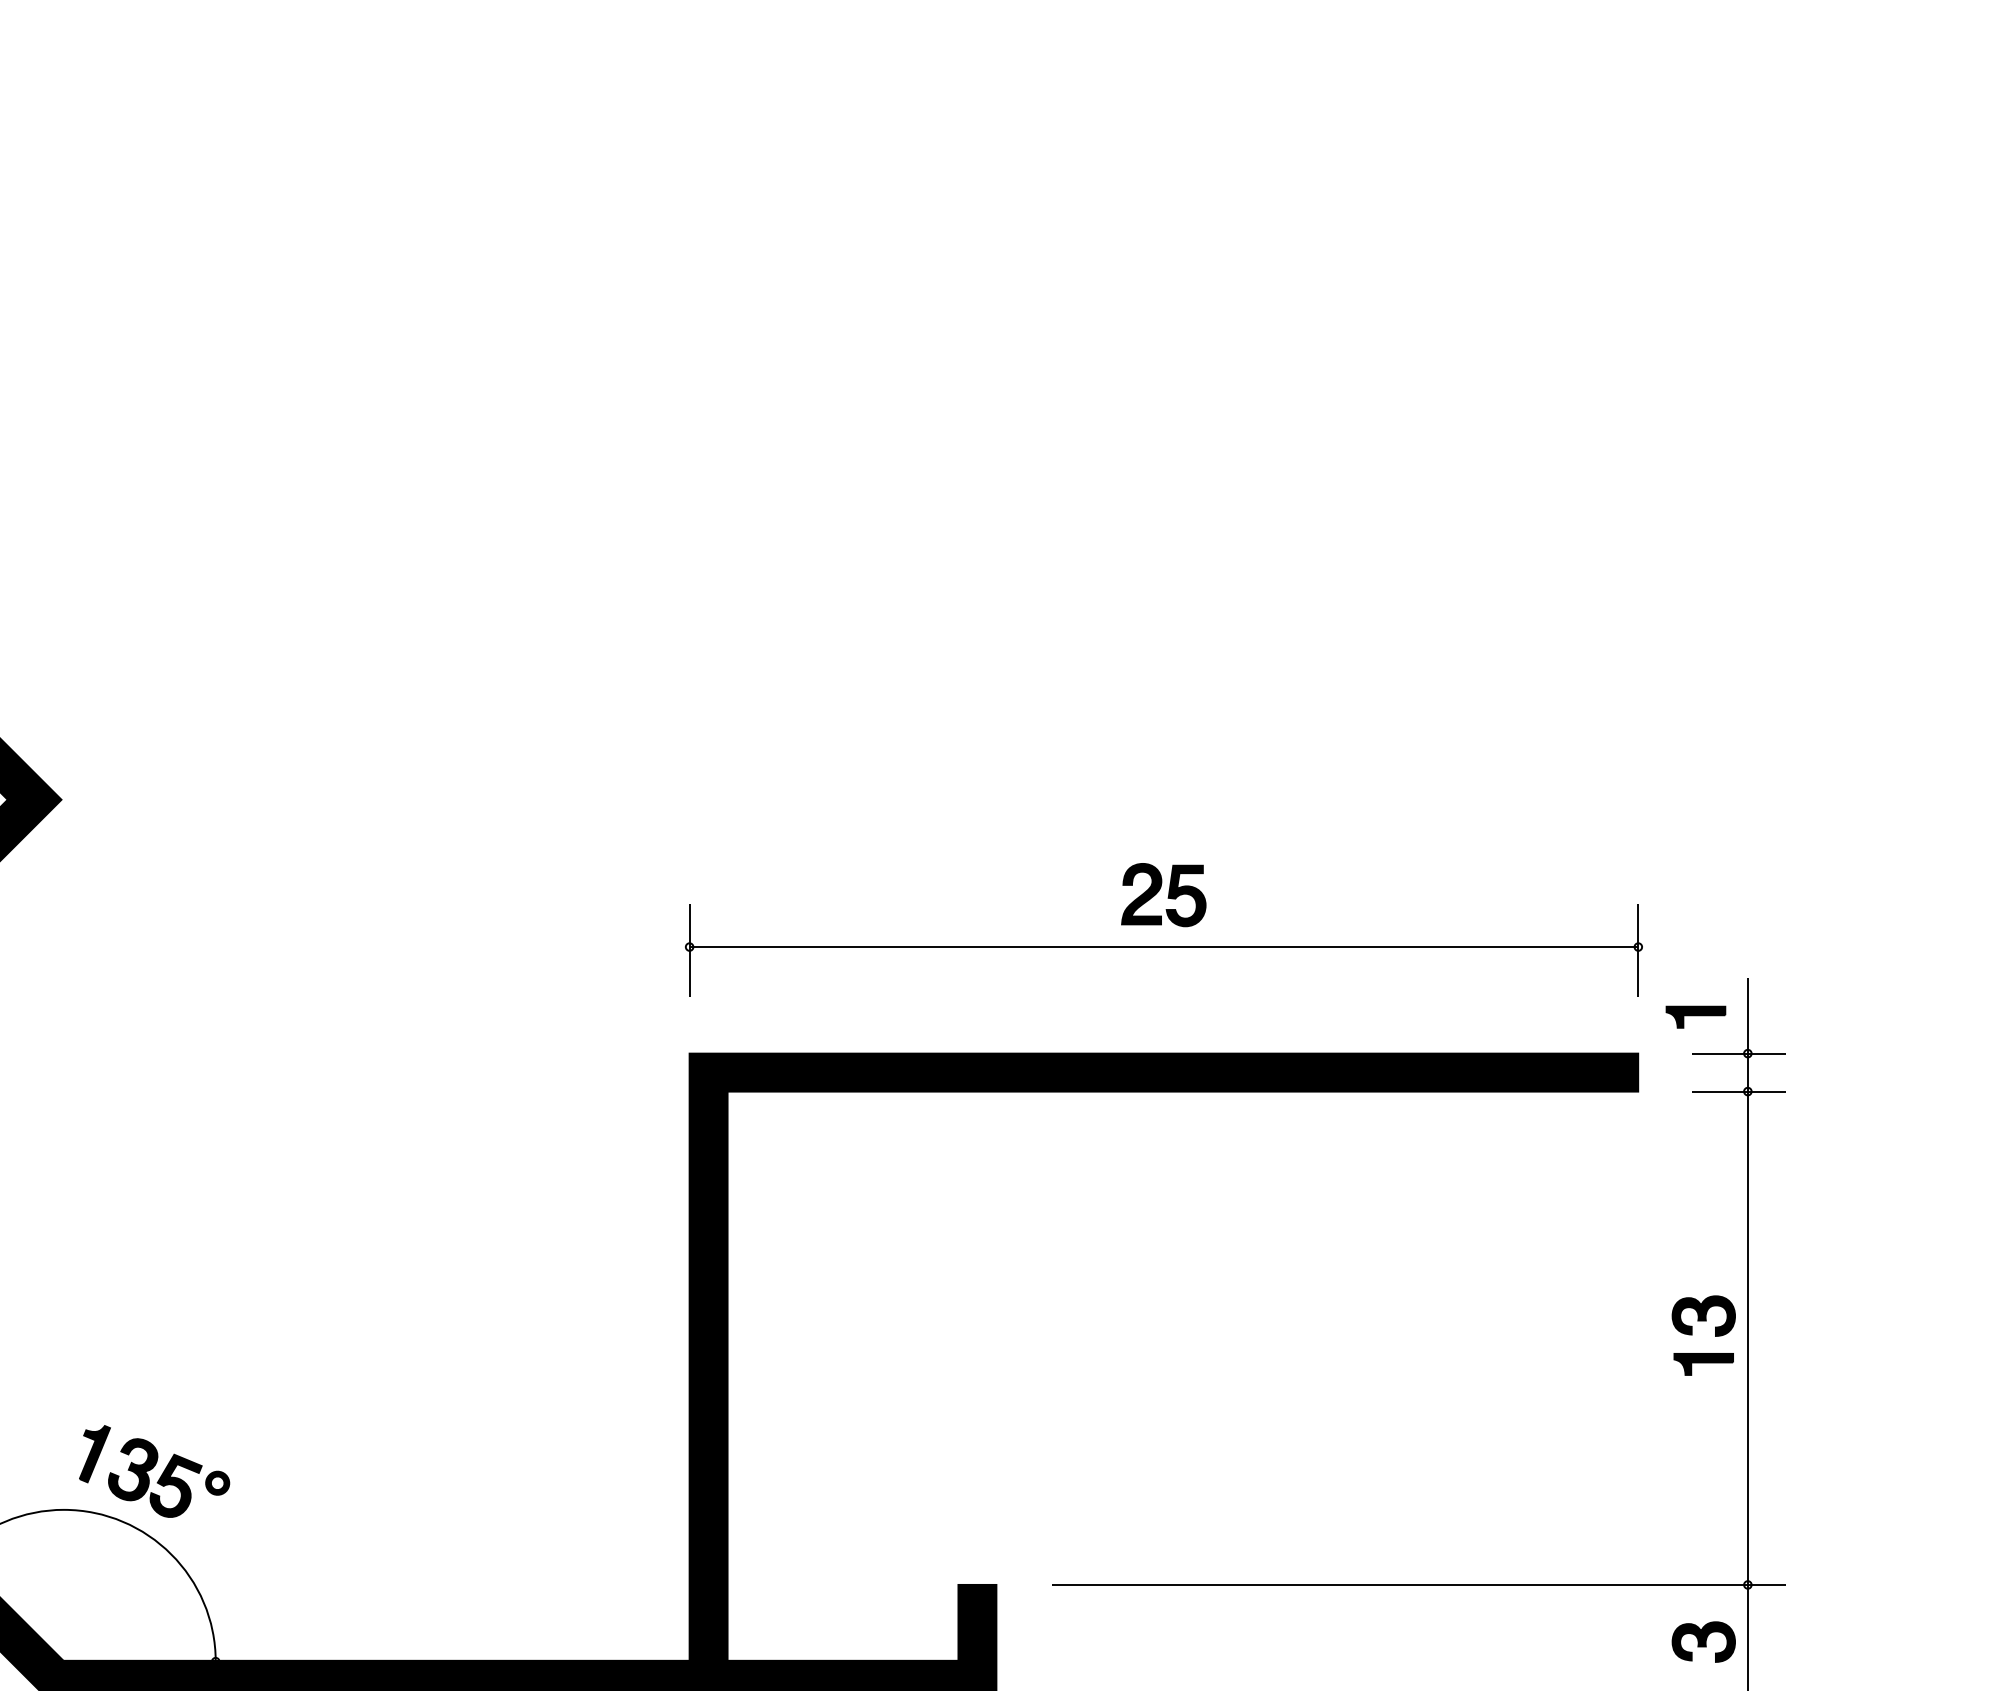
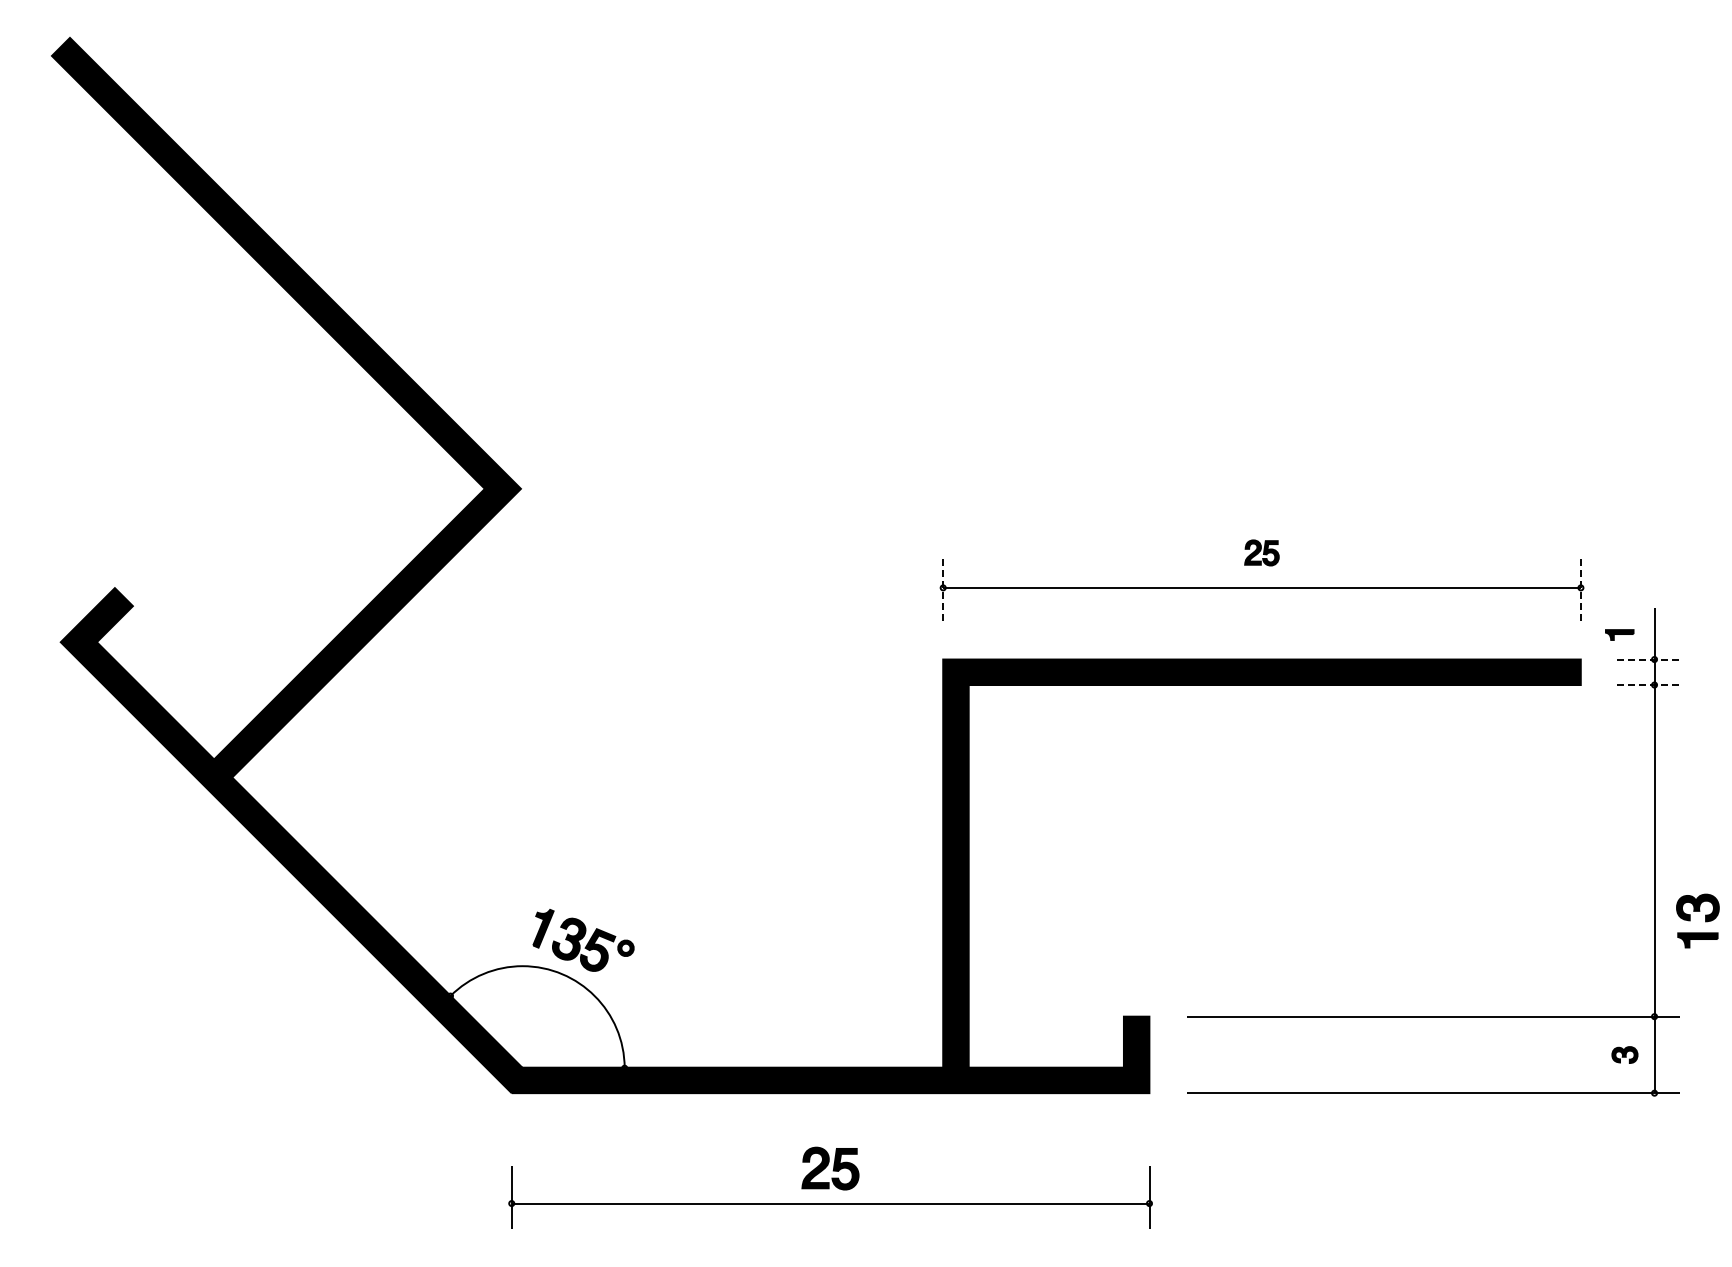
part: (1163, 894) -> (1261, 552), size x0.6
line: (690, 950) -> (943, 590), solid -> dashed
line: (1637, 950) -> (1580, 590), solid -> dashed
part: (1695, 1016) -> (1619, 634), size x0.7
line: (1740, 1053) -> (1649, 659), solid -> dashed
line: (1740, 1092) -> (1649, 685), solid -> dashed
part: (1692, 1334) -> (1690, 920), moved
part: (1703, 1641) -> (1624, 1054), size x0.6

